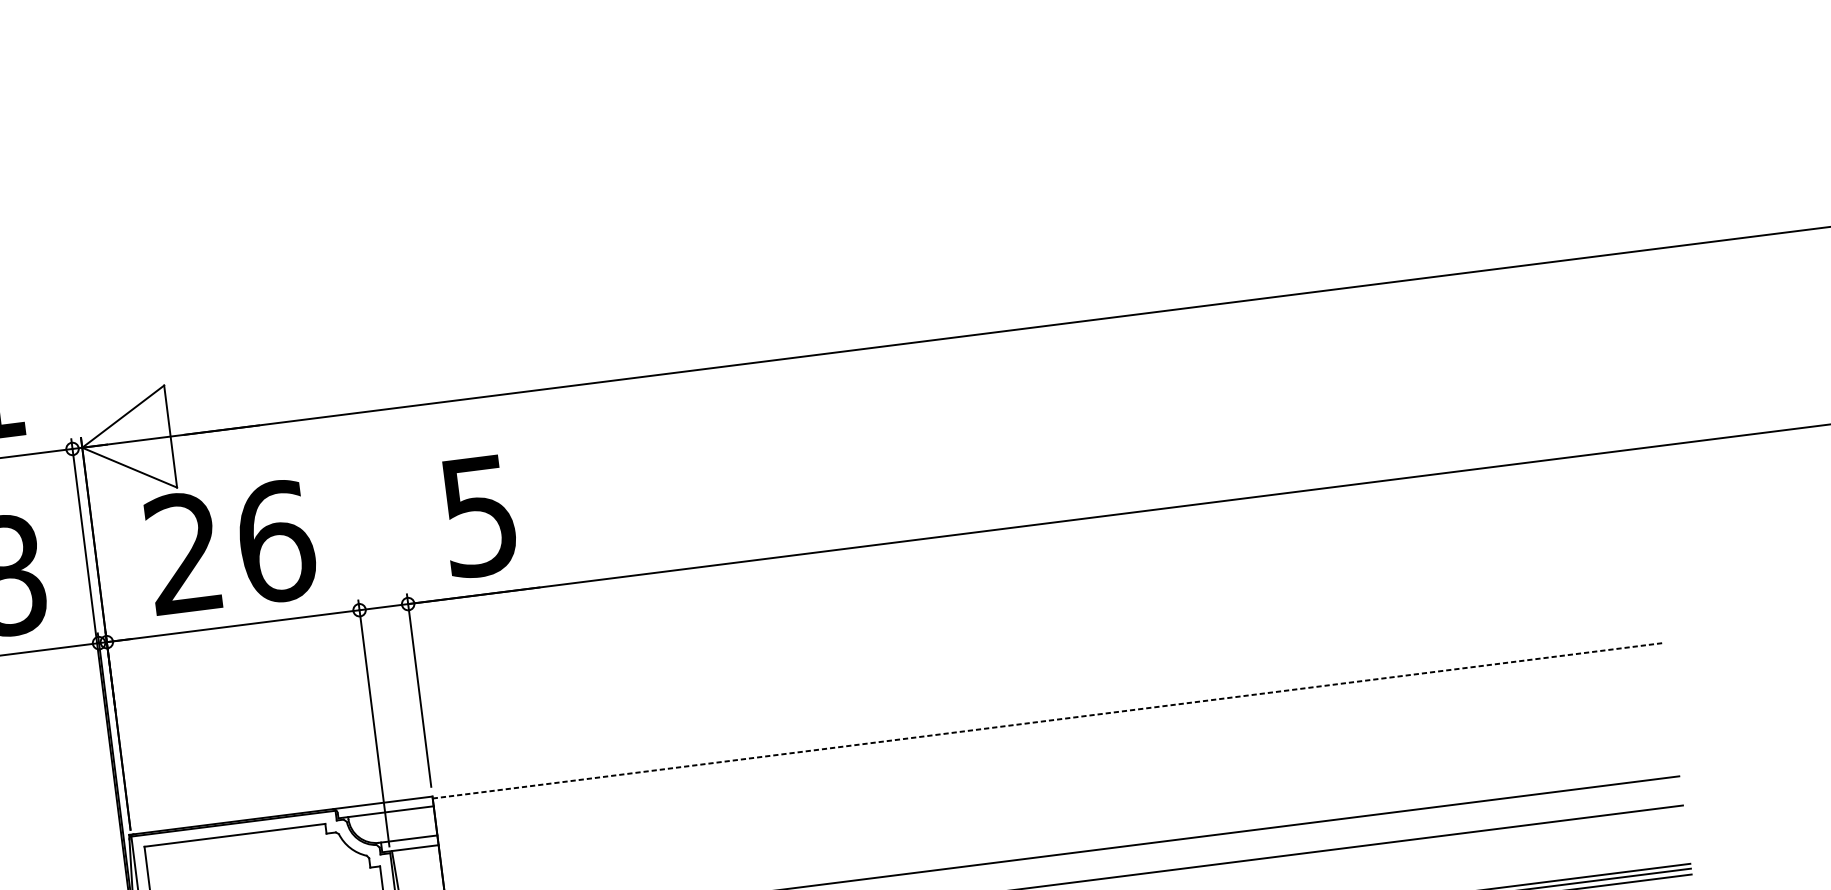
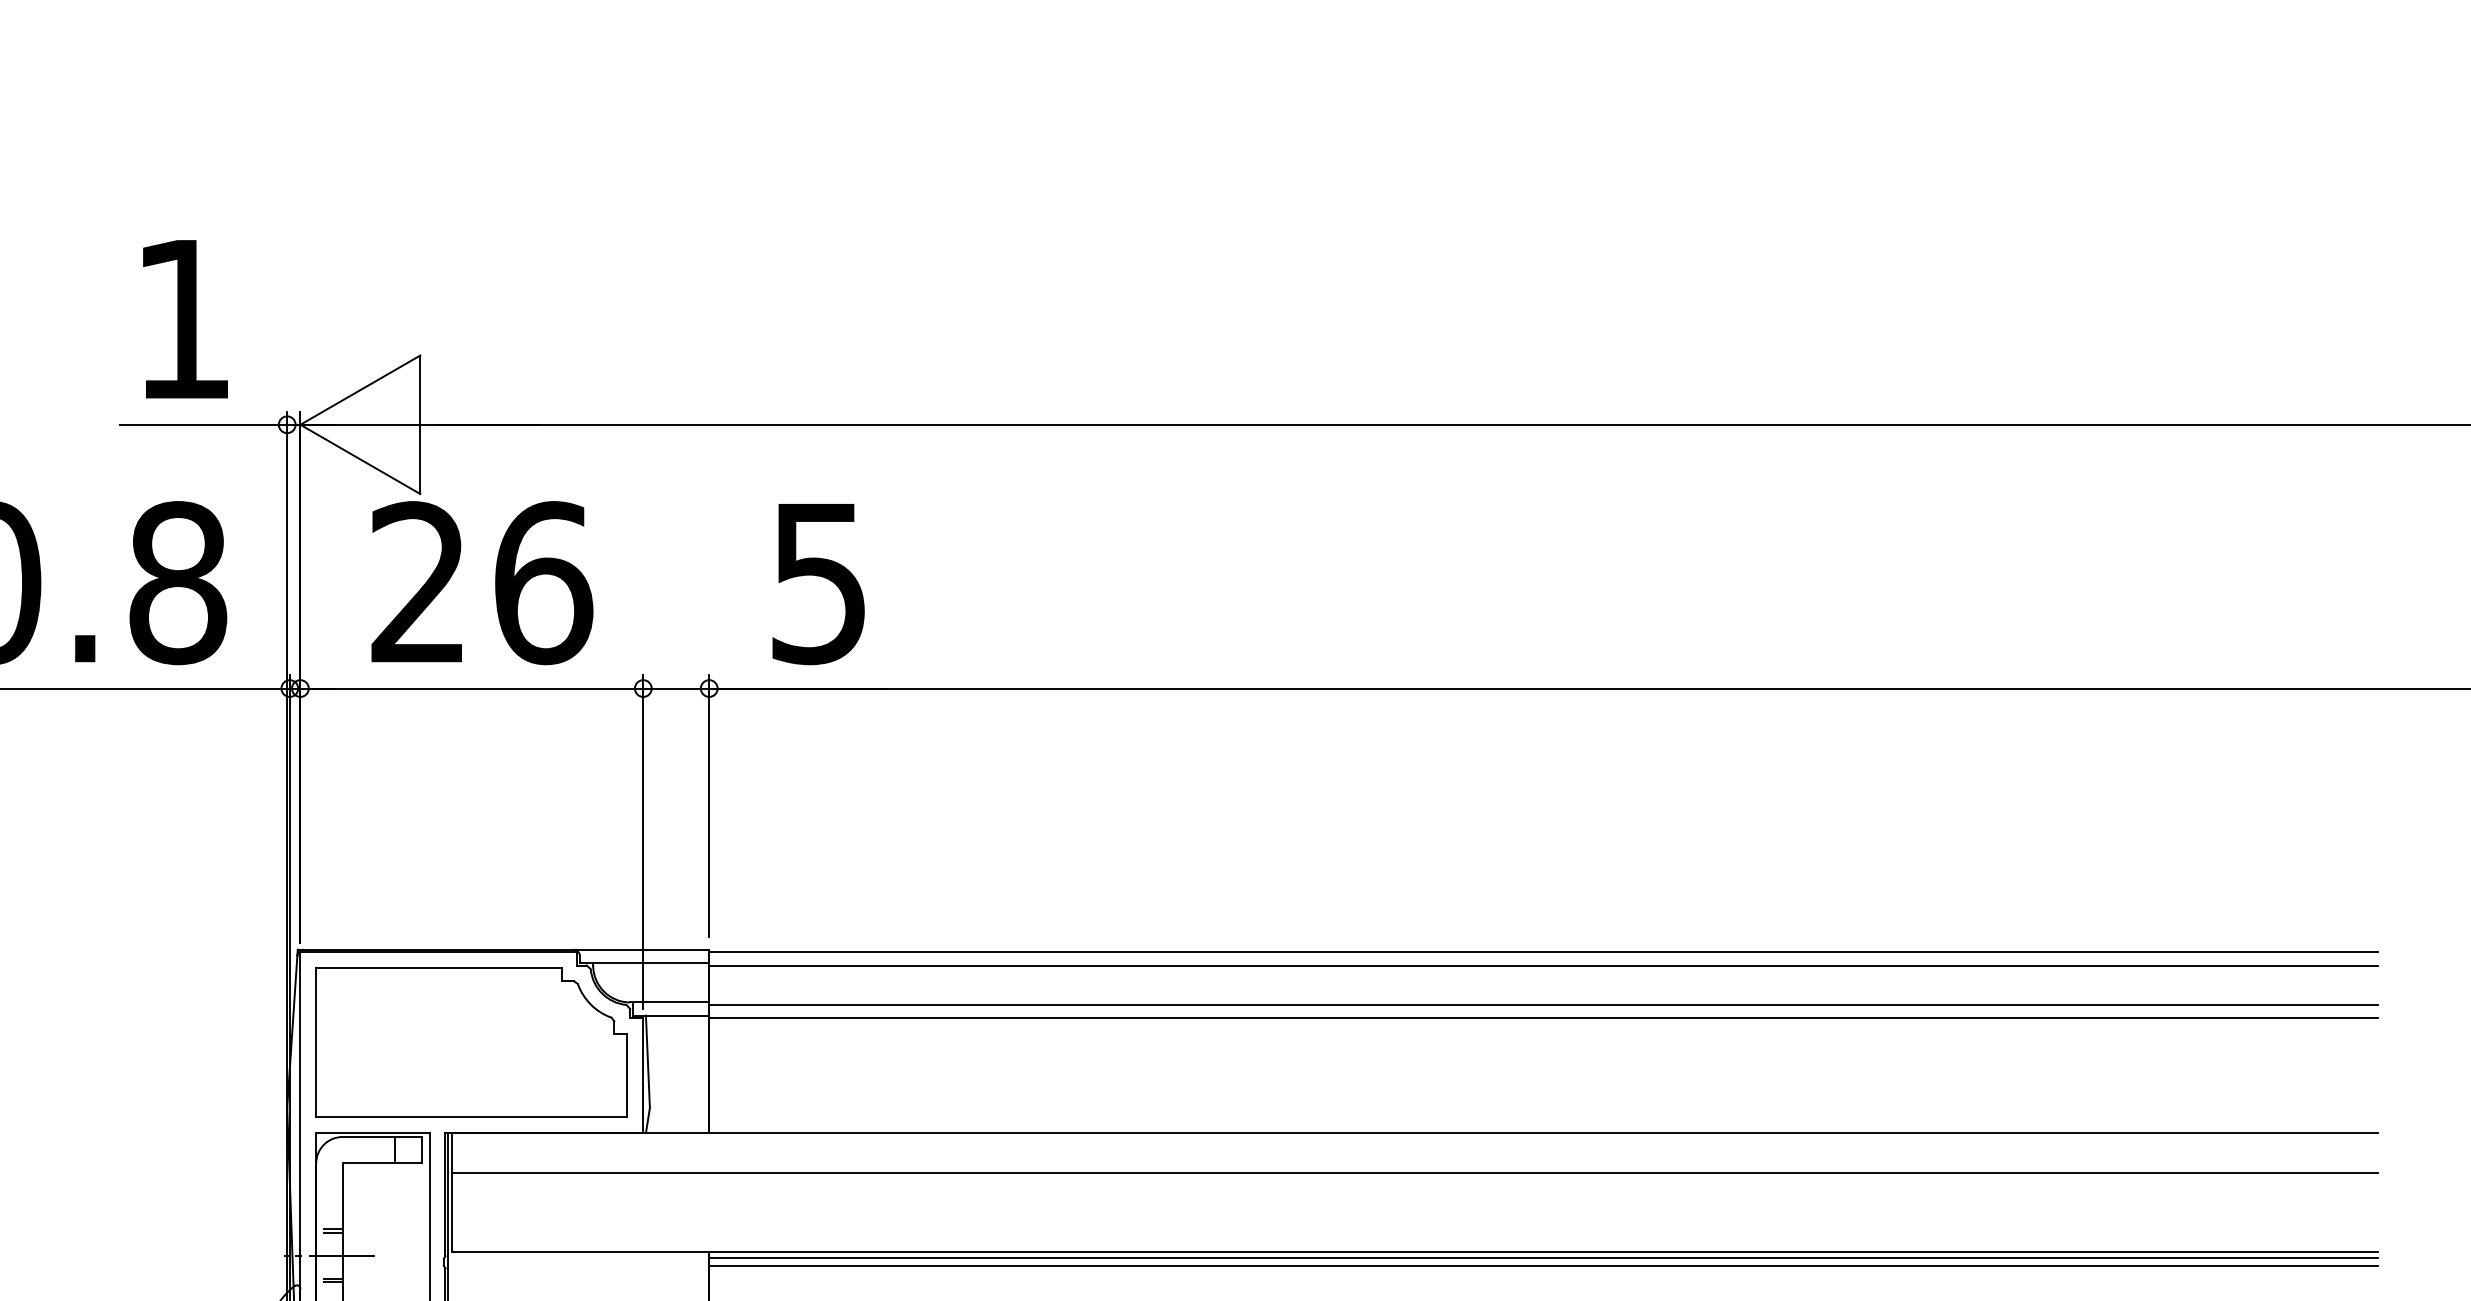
line: (1047, 720) -> (1543, 952), dashed -> solid
line: (1048, 730) -> (1543, 965), added
line: (1052, 760) -> (1543, 1005), added
line: (1053, 769) -> (1543, 1018), added

